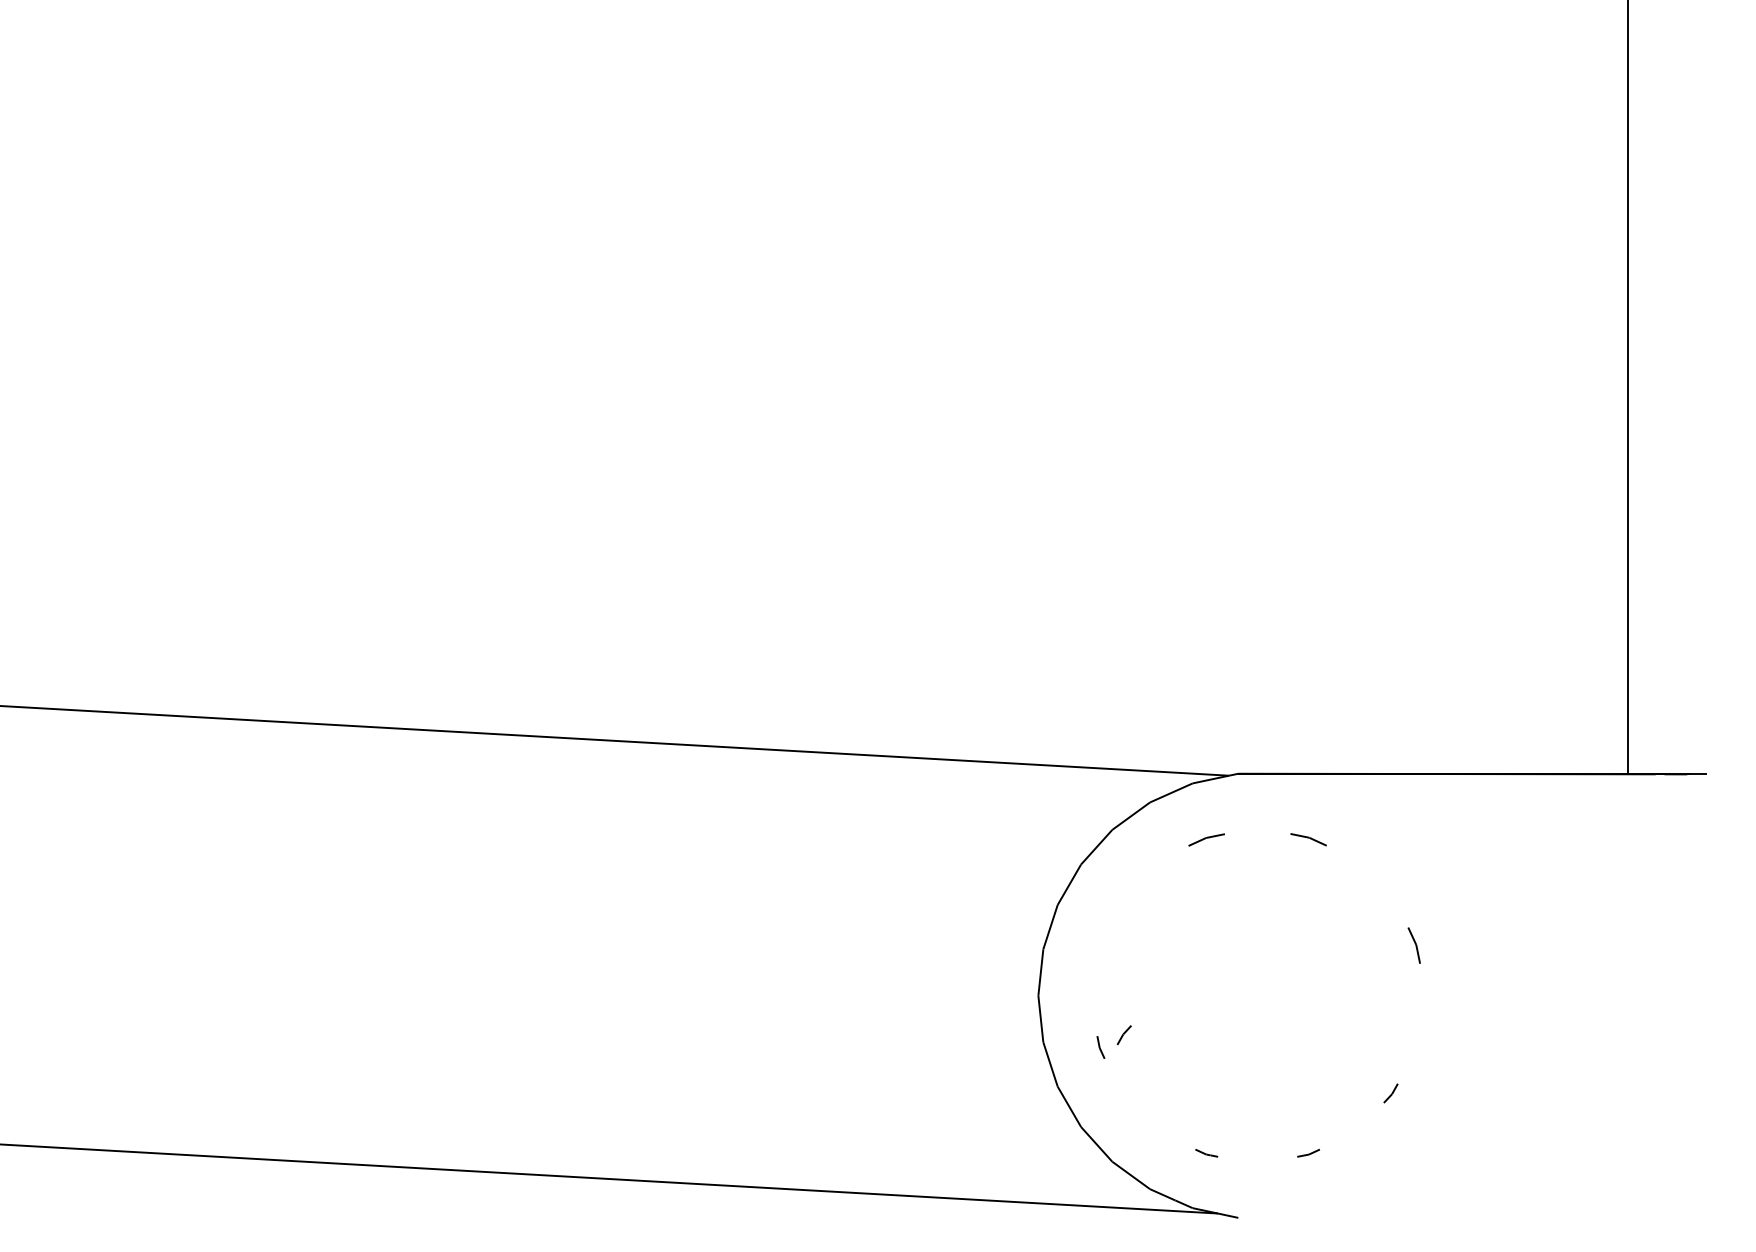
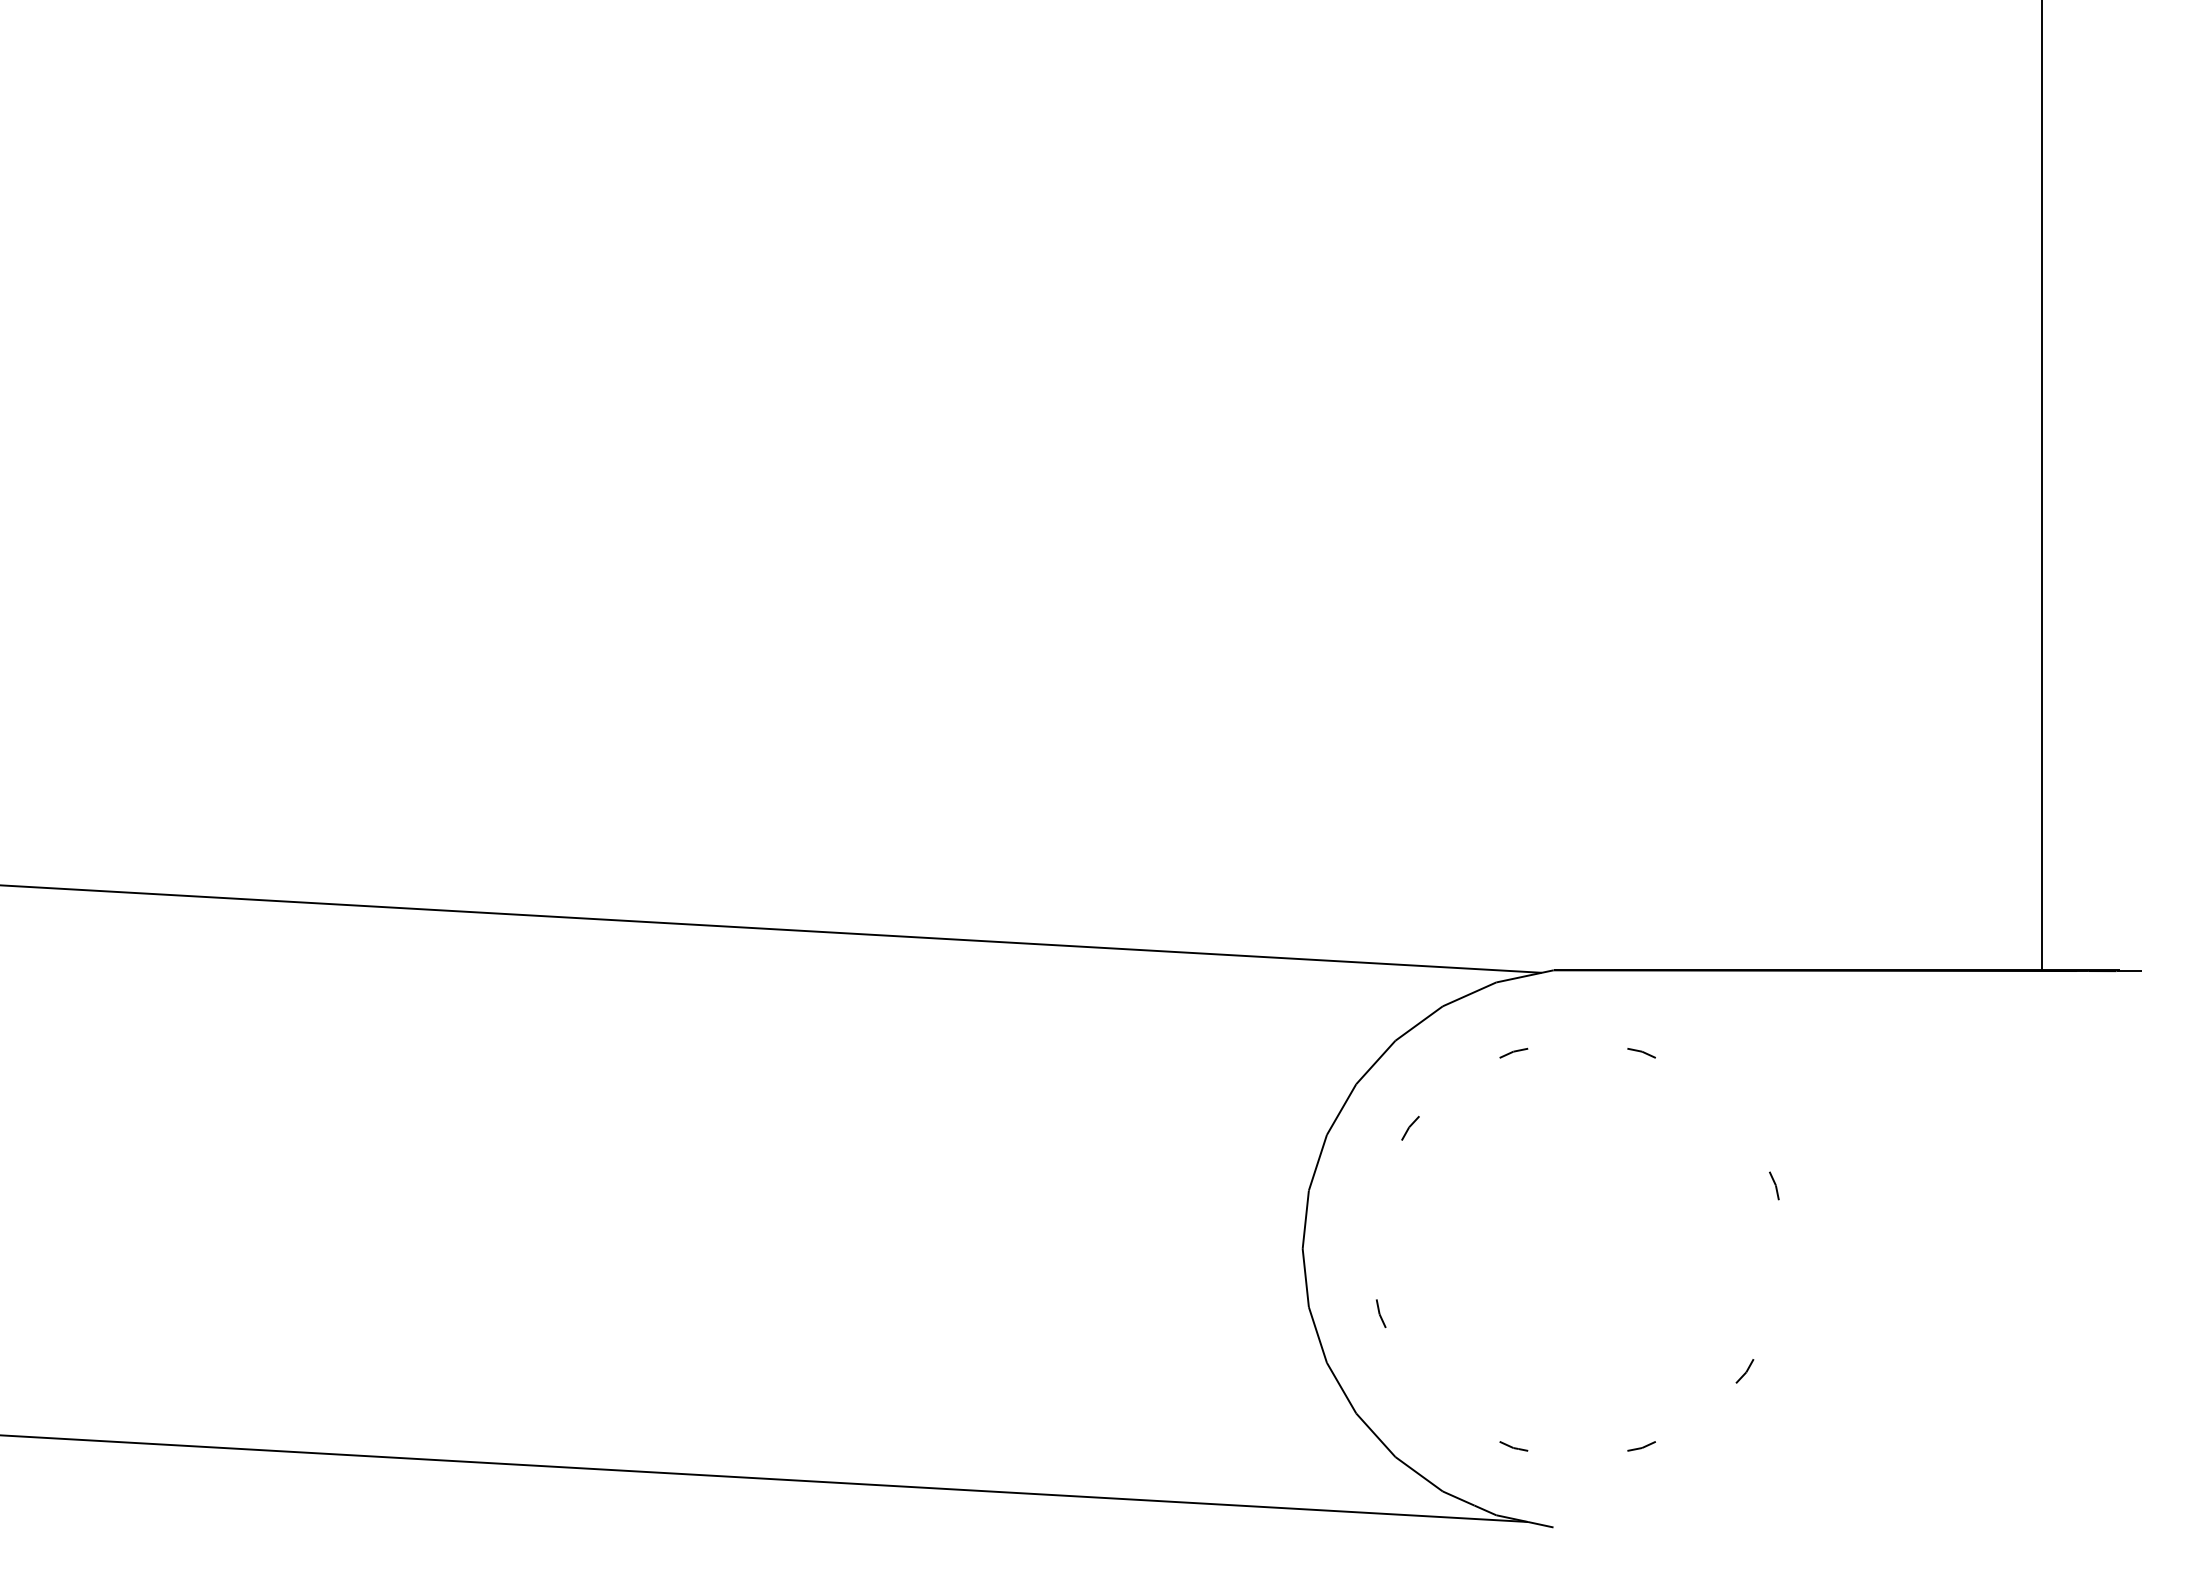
part: (1206, 839) -> (1513, 1052), size x0.62
part: (1308, 840) -> (1641, 1053), size x0.62
part: (1414, 945) -> (1774, 1185), size x0.62
part: (1124, 1034) -> (1410, 1127), moved

